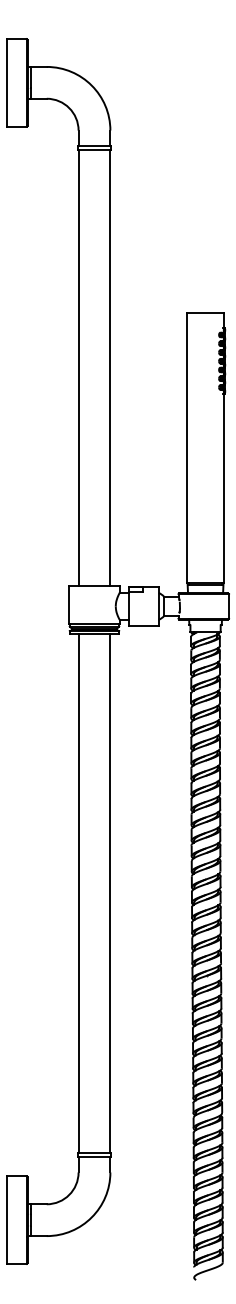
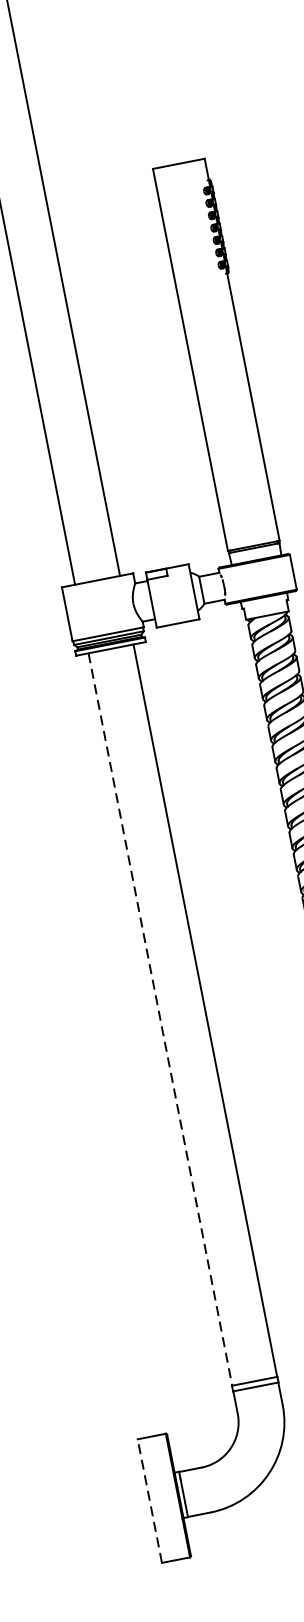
line: (78, 893) -> (160, 1019), solid -> dashed
line: (7, 1220) -> (150, 1501), solid -> dashed

